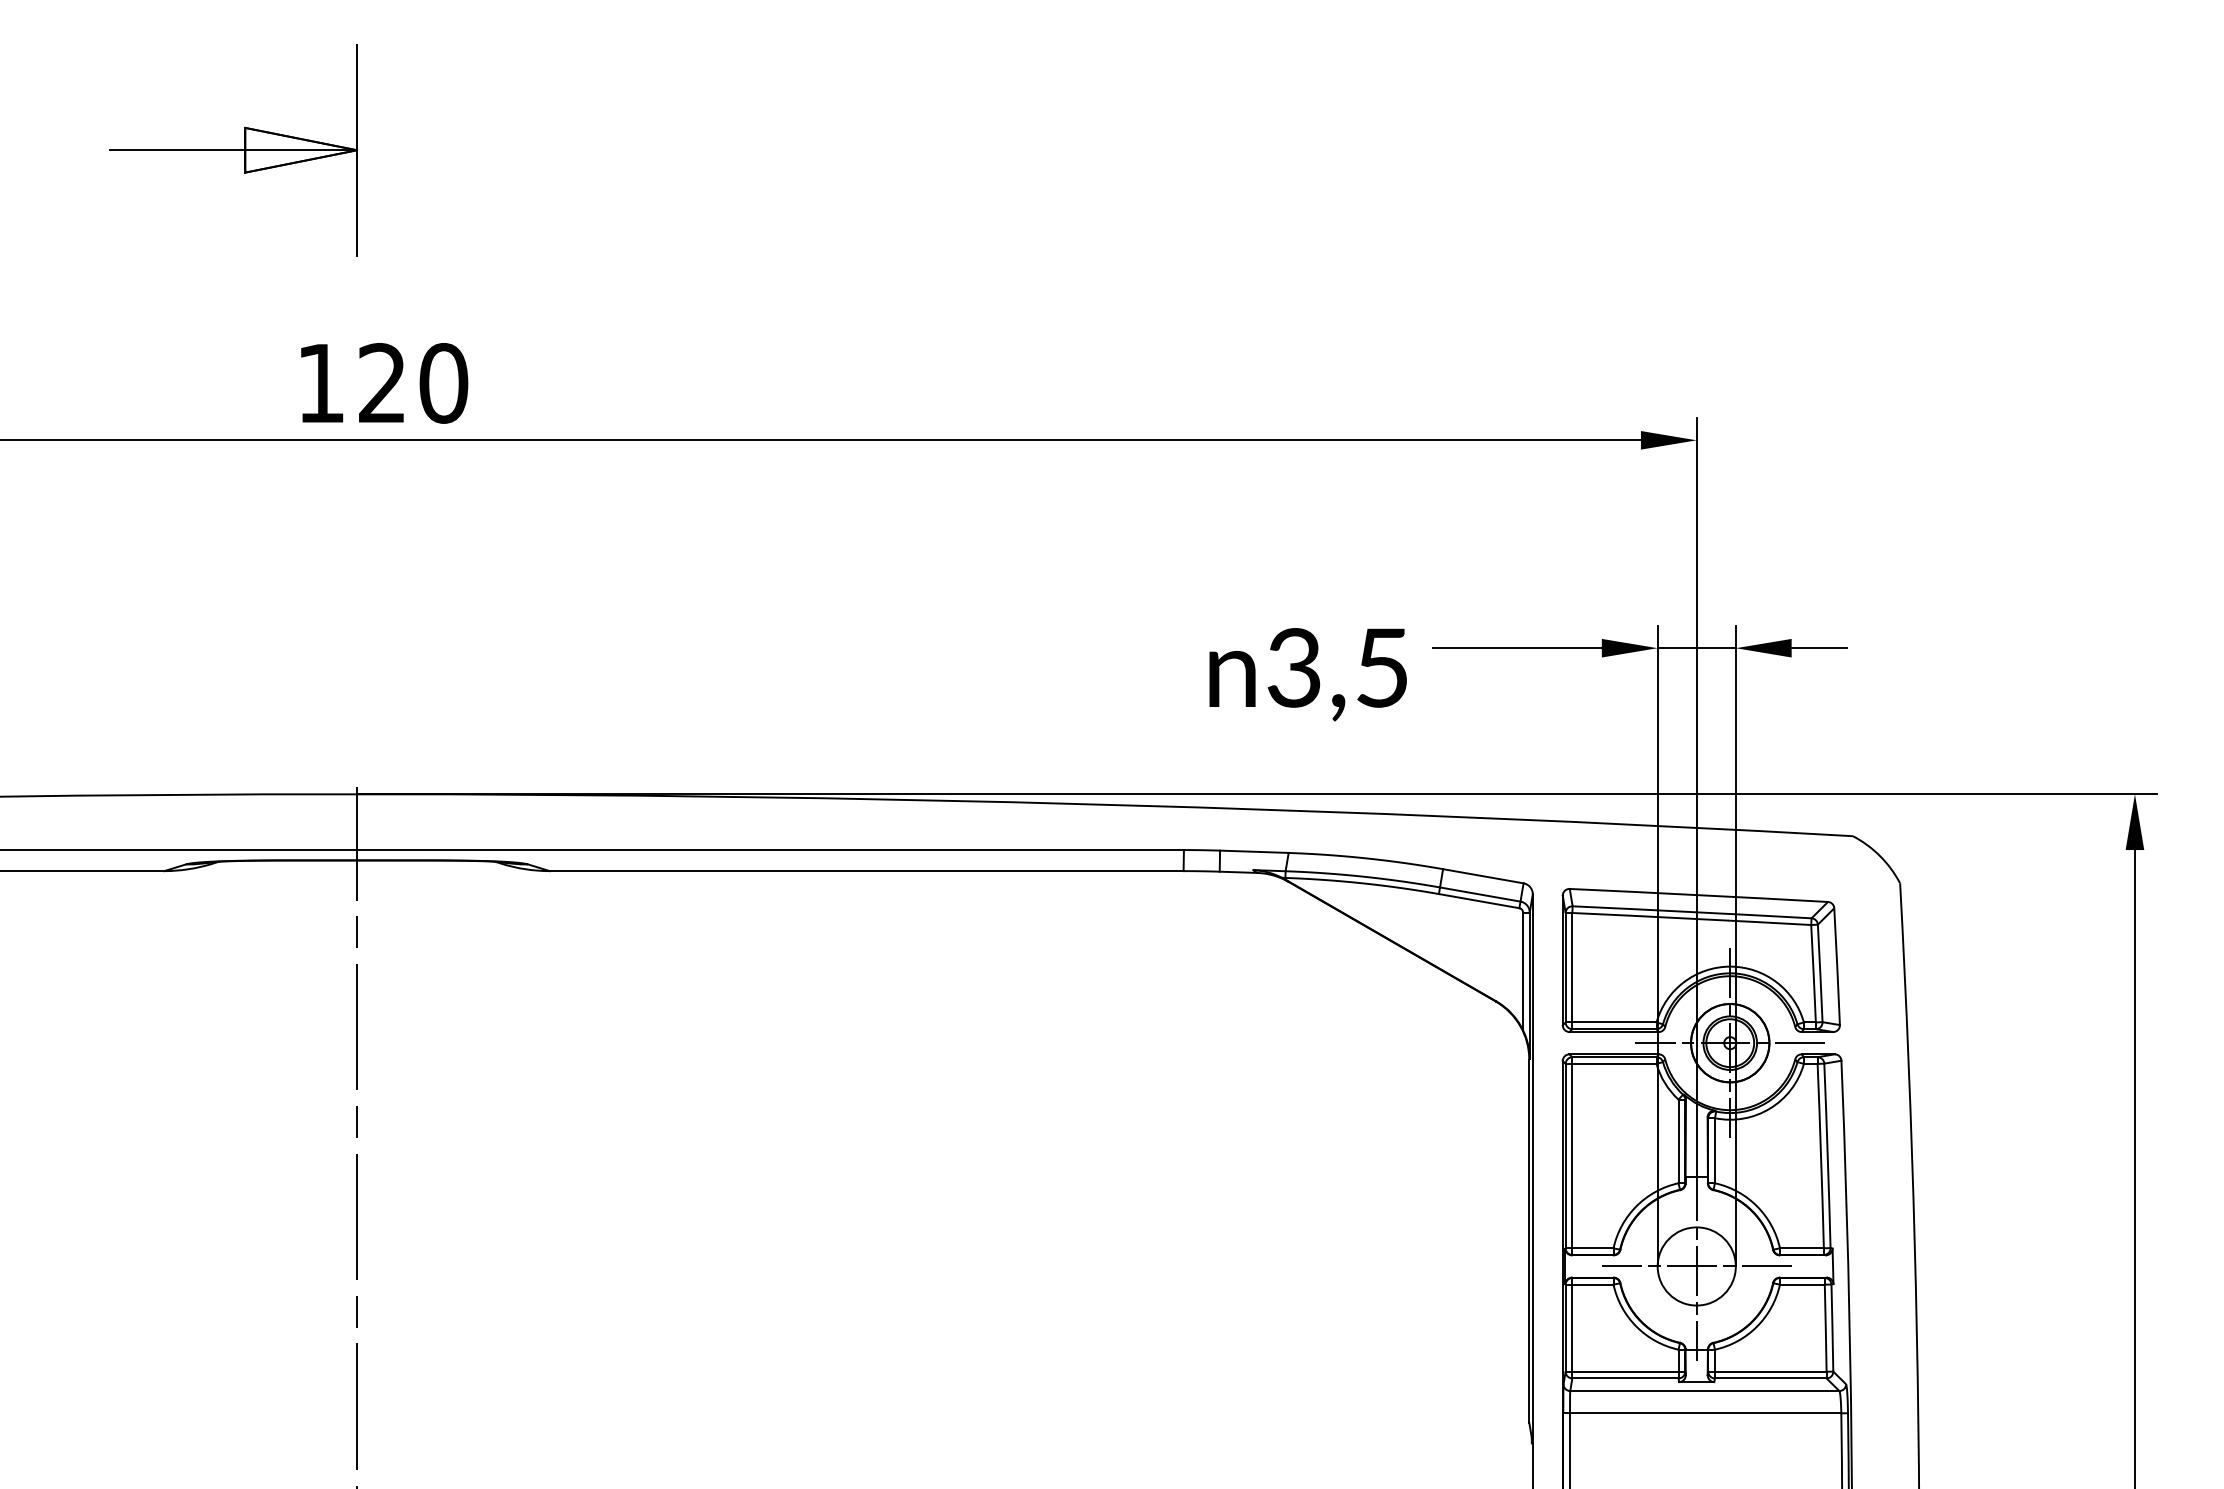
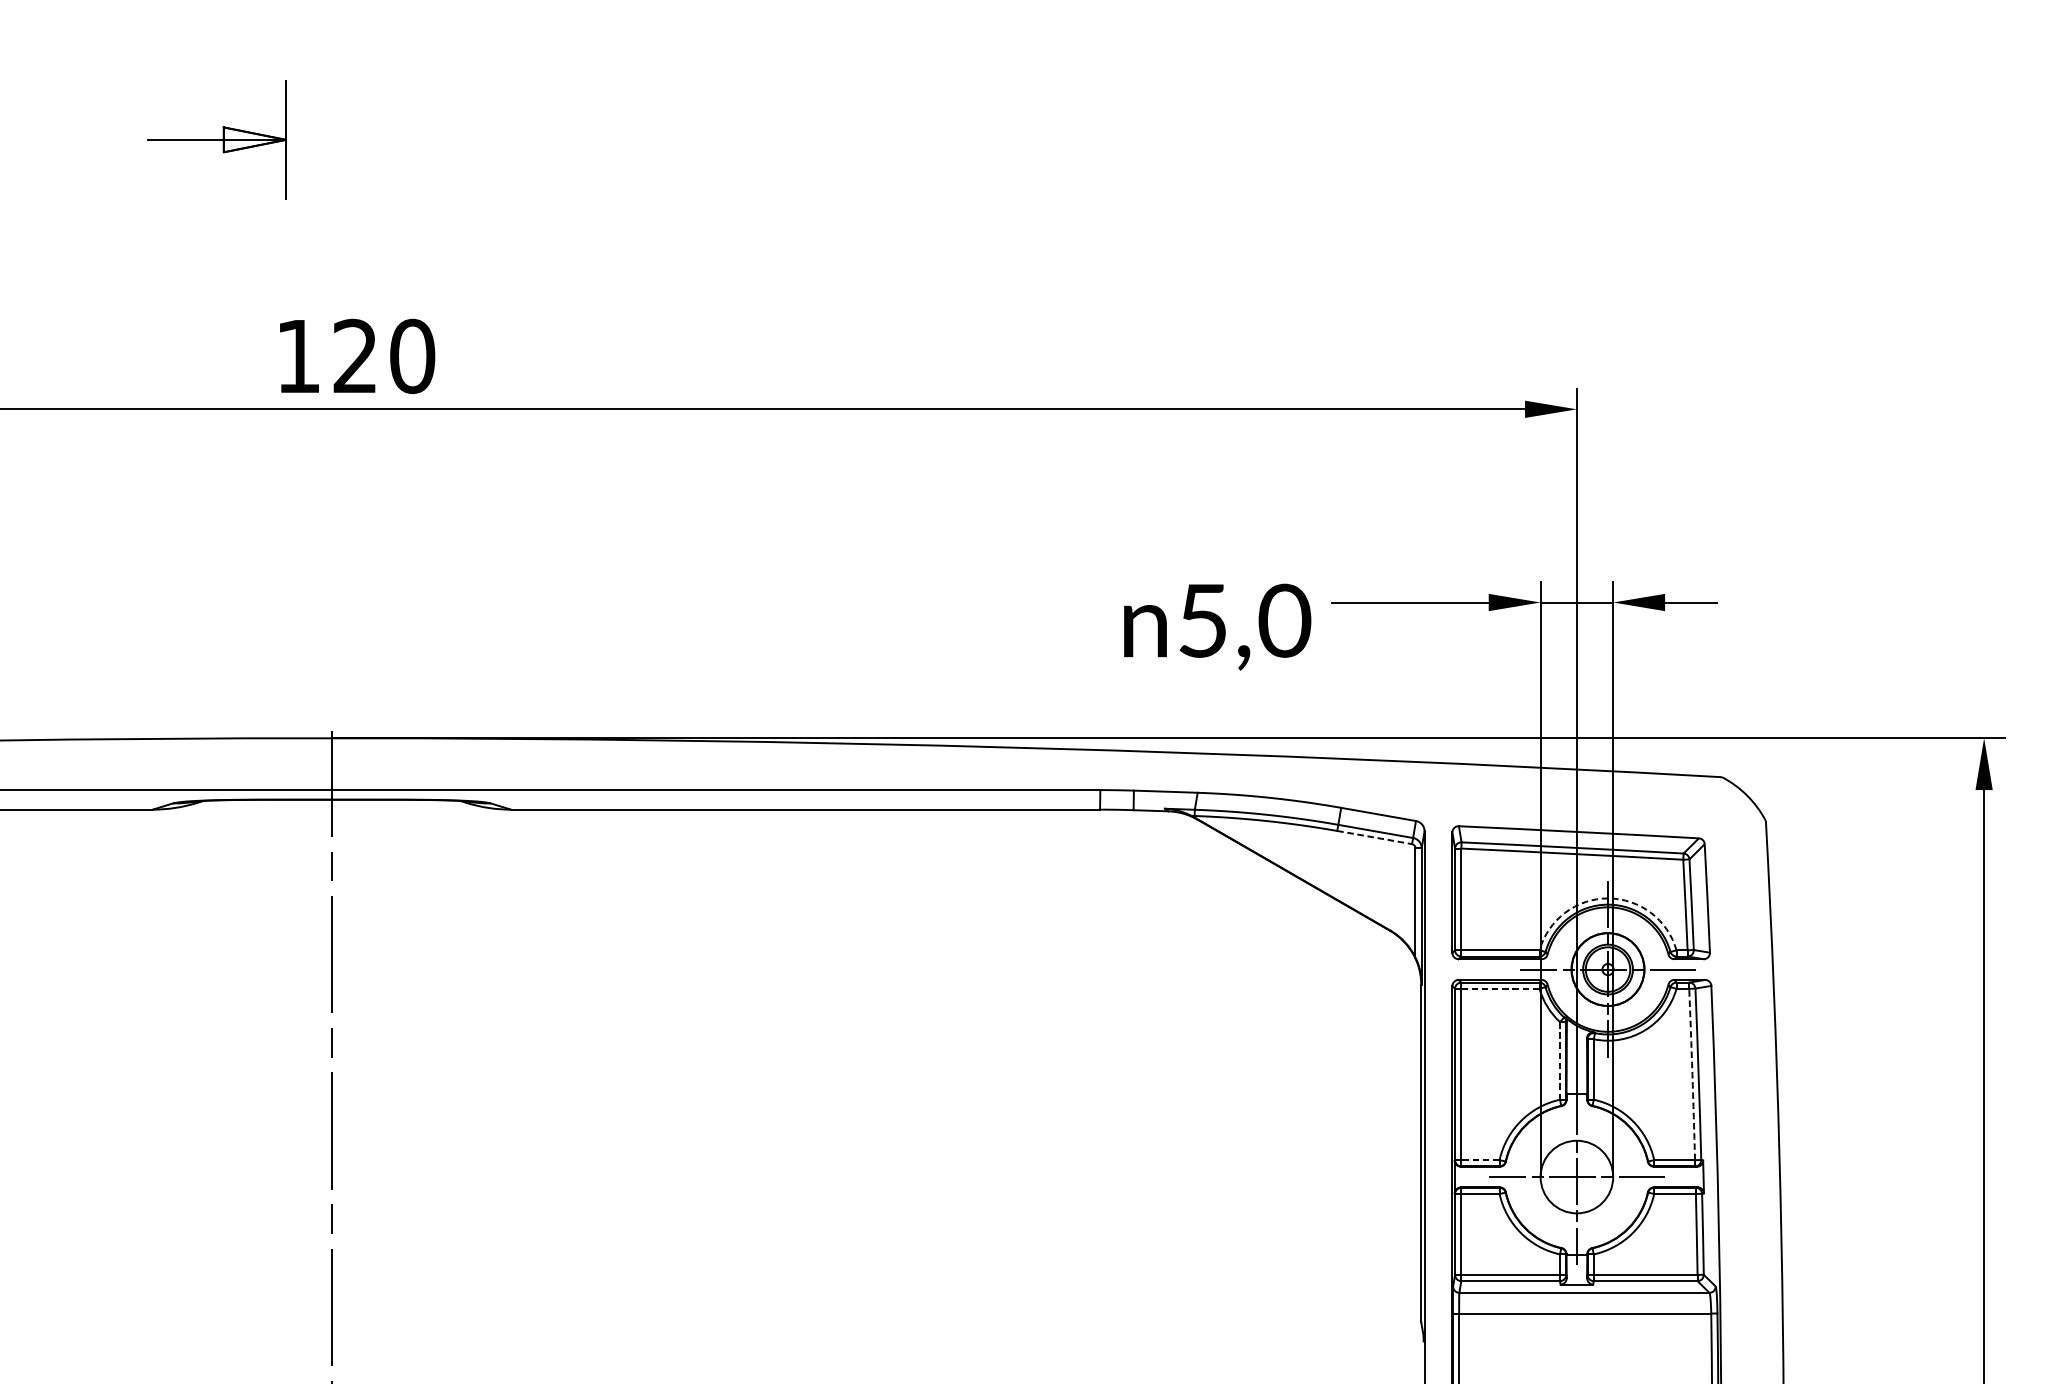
part: (233, 150) -> (217, 139), size x0.6
text: (1338, 667) -> (1243, 620), 3,5 -> 5,0
line: (1479, 901) -> (1375, 837), solid -> dashed
arc: (1730, 966) -> (1608, 898), solid -> dashed
line: (1614, 1063) -> (1500, 988), solid -> dashed
line: (1678, 1141) -> (1559, 1060), solid -> dashed
arc: (1821, 1156) -> (1692, 1074), solid -> dashed
line: (1592, 1248) -> (1480, 1160), solid -> dashed

